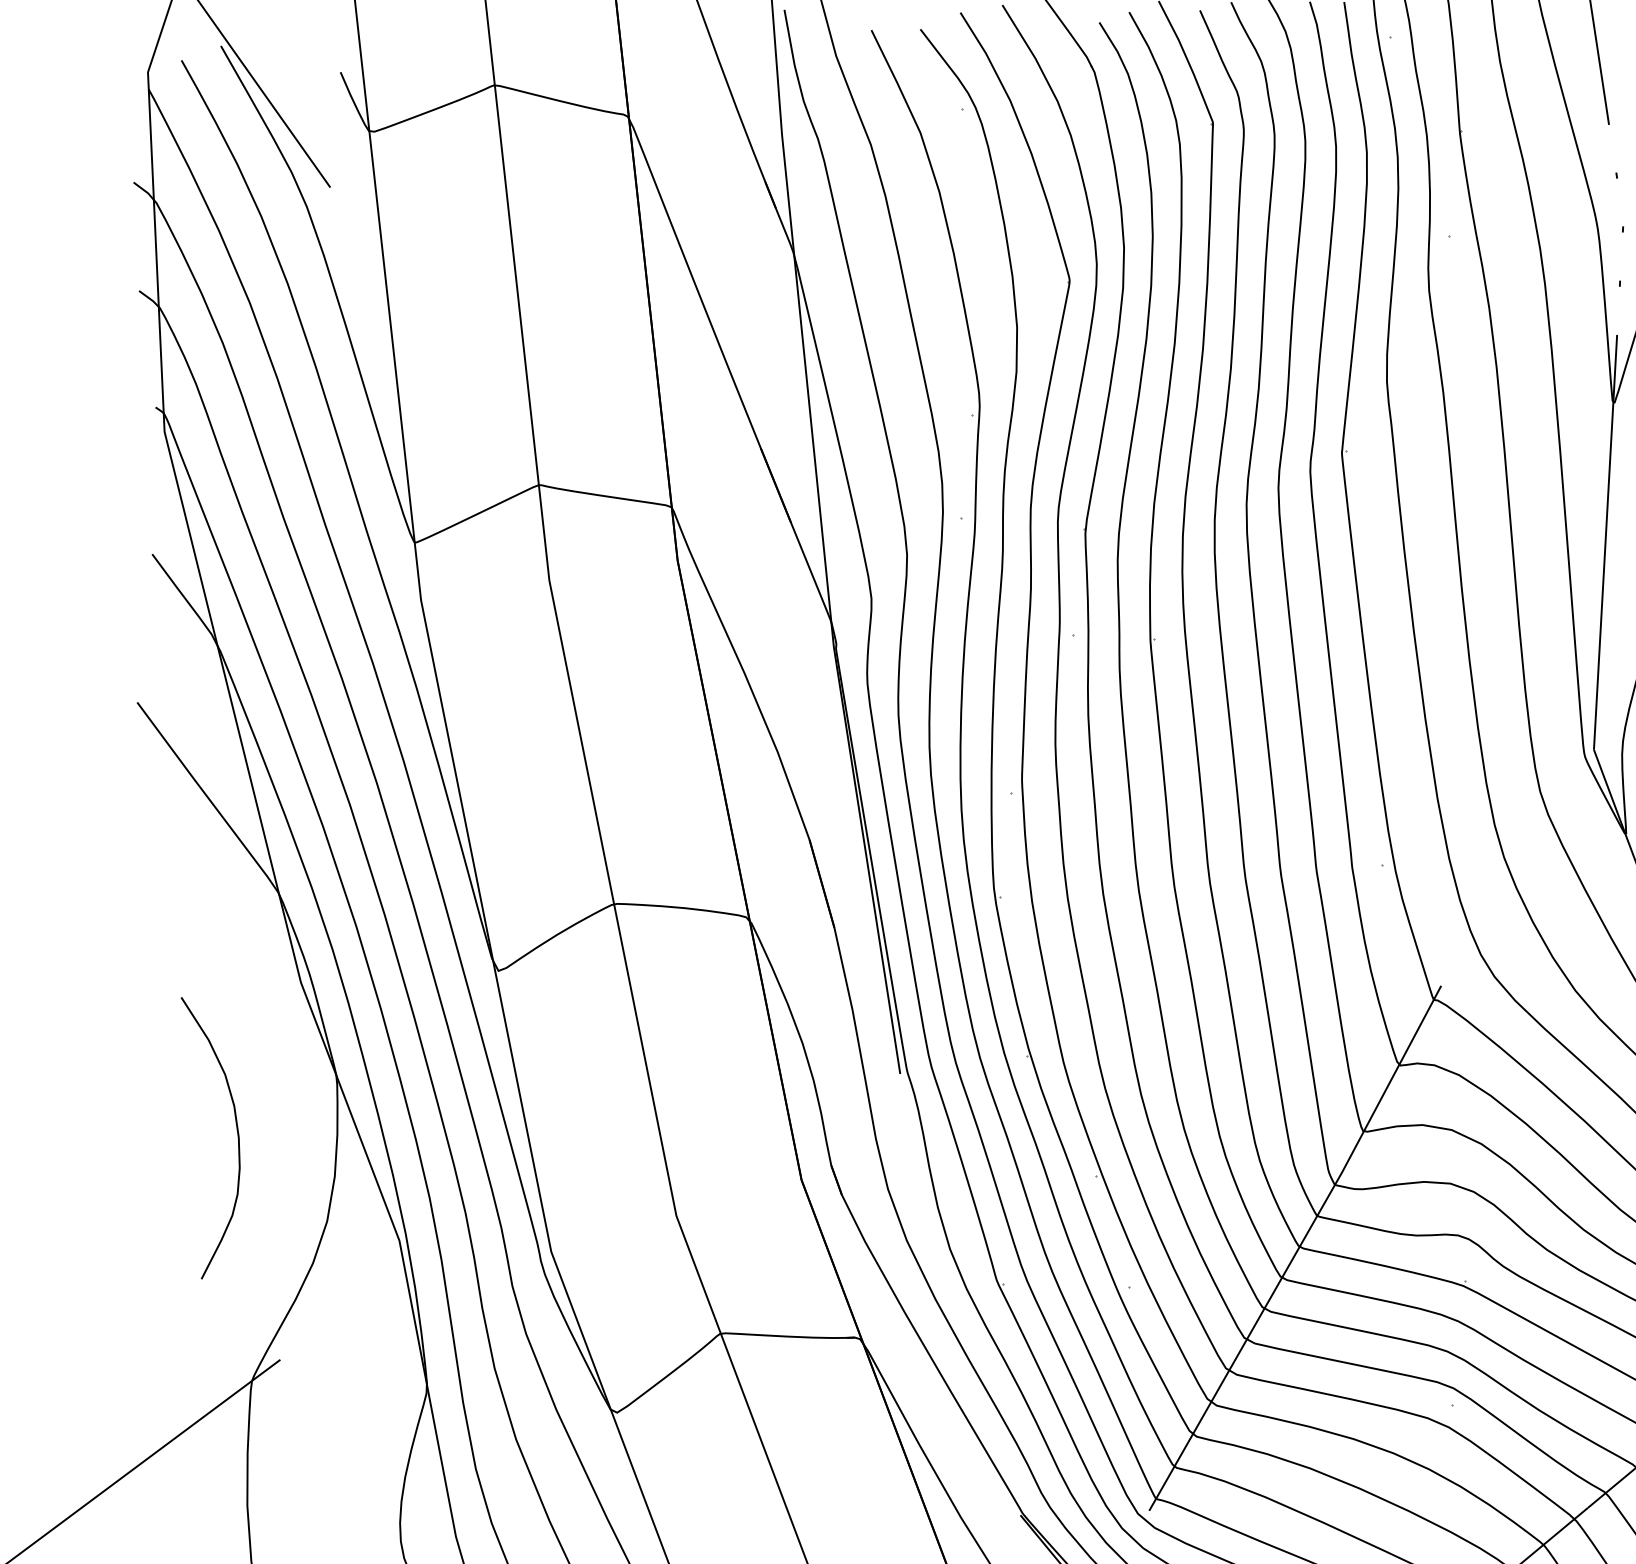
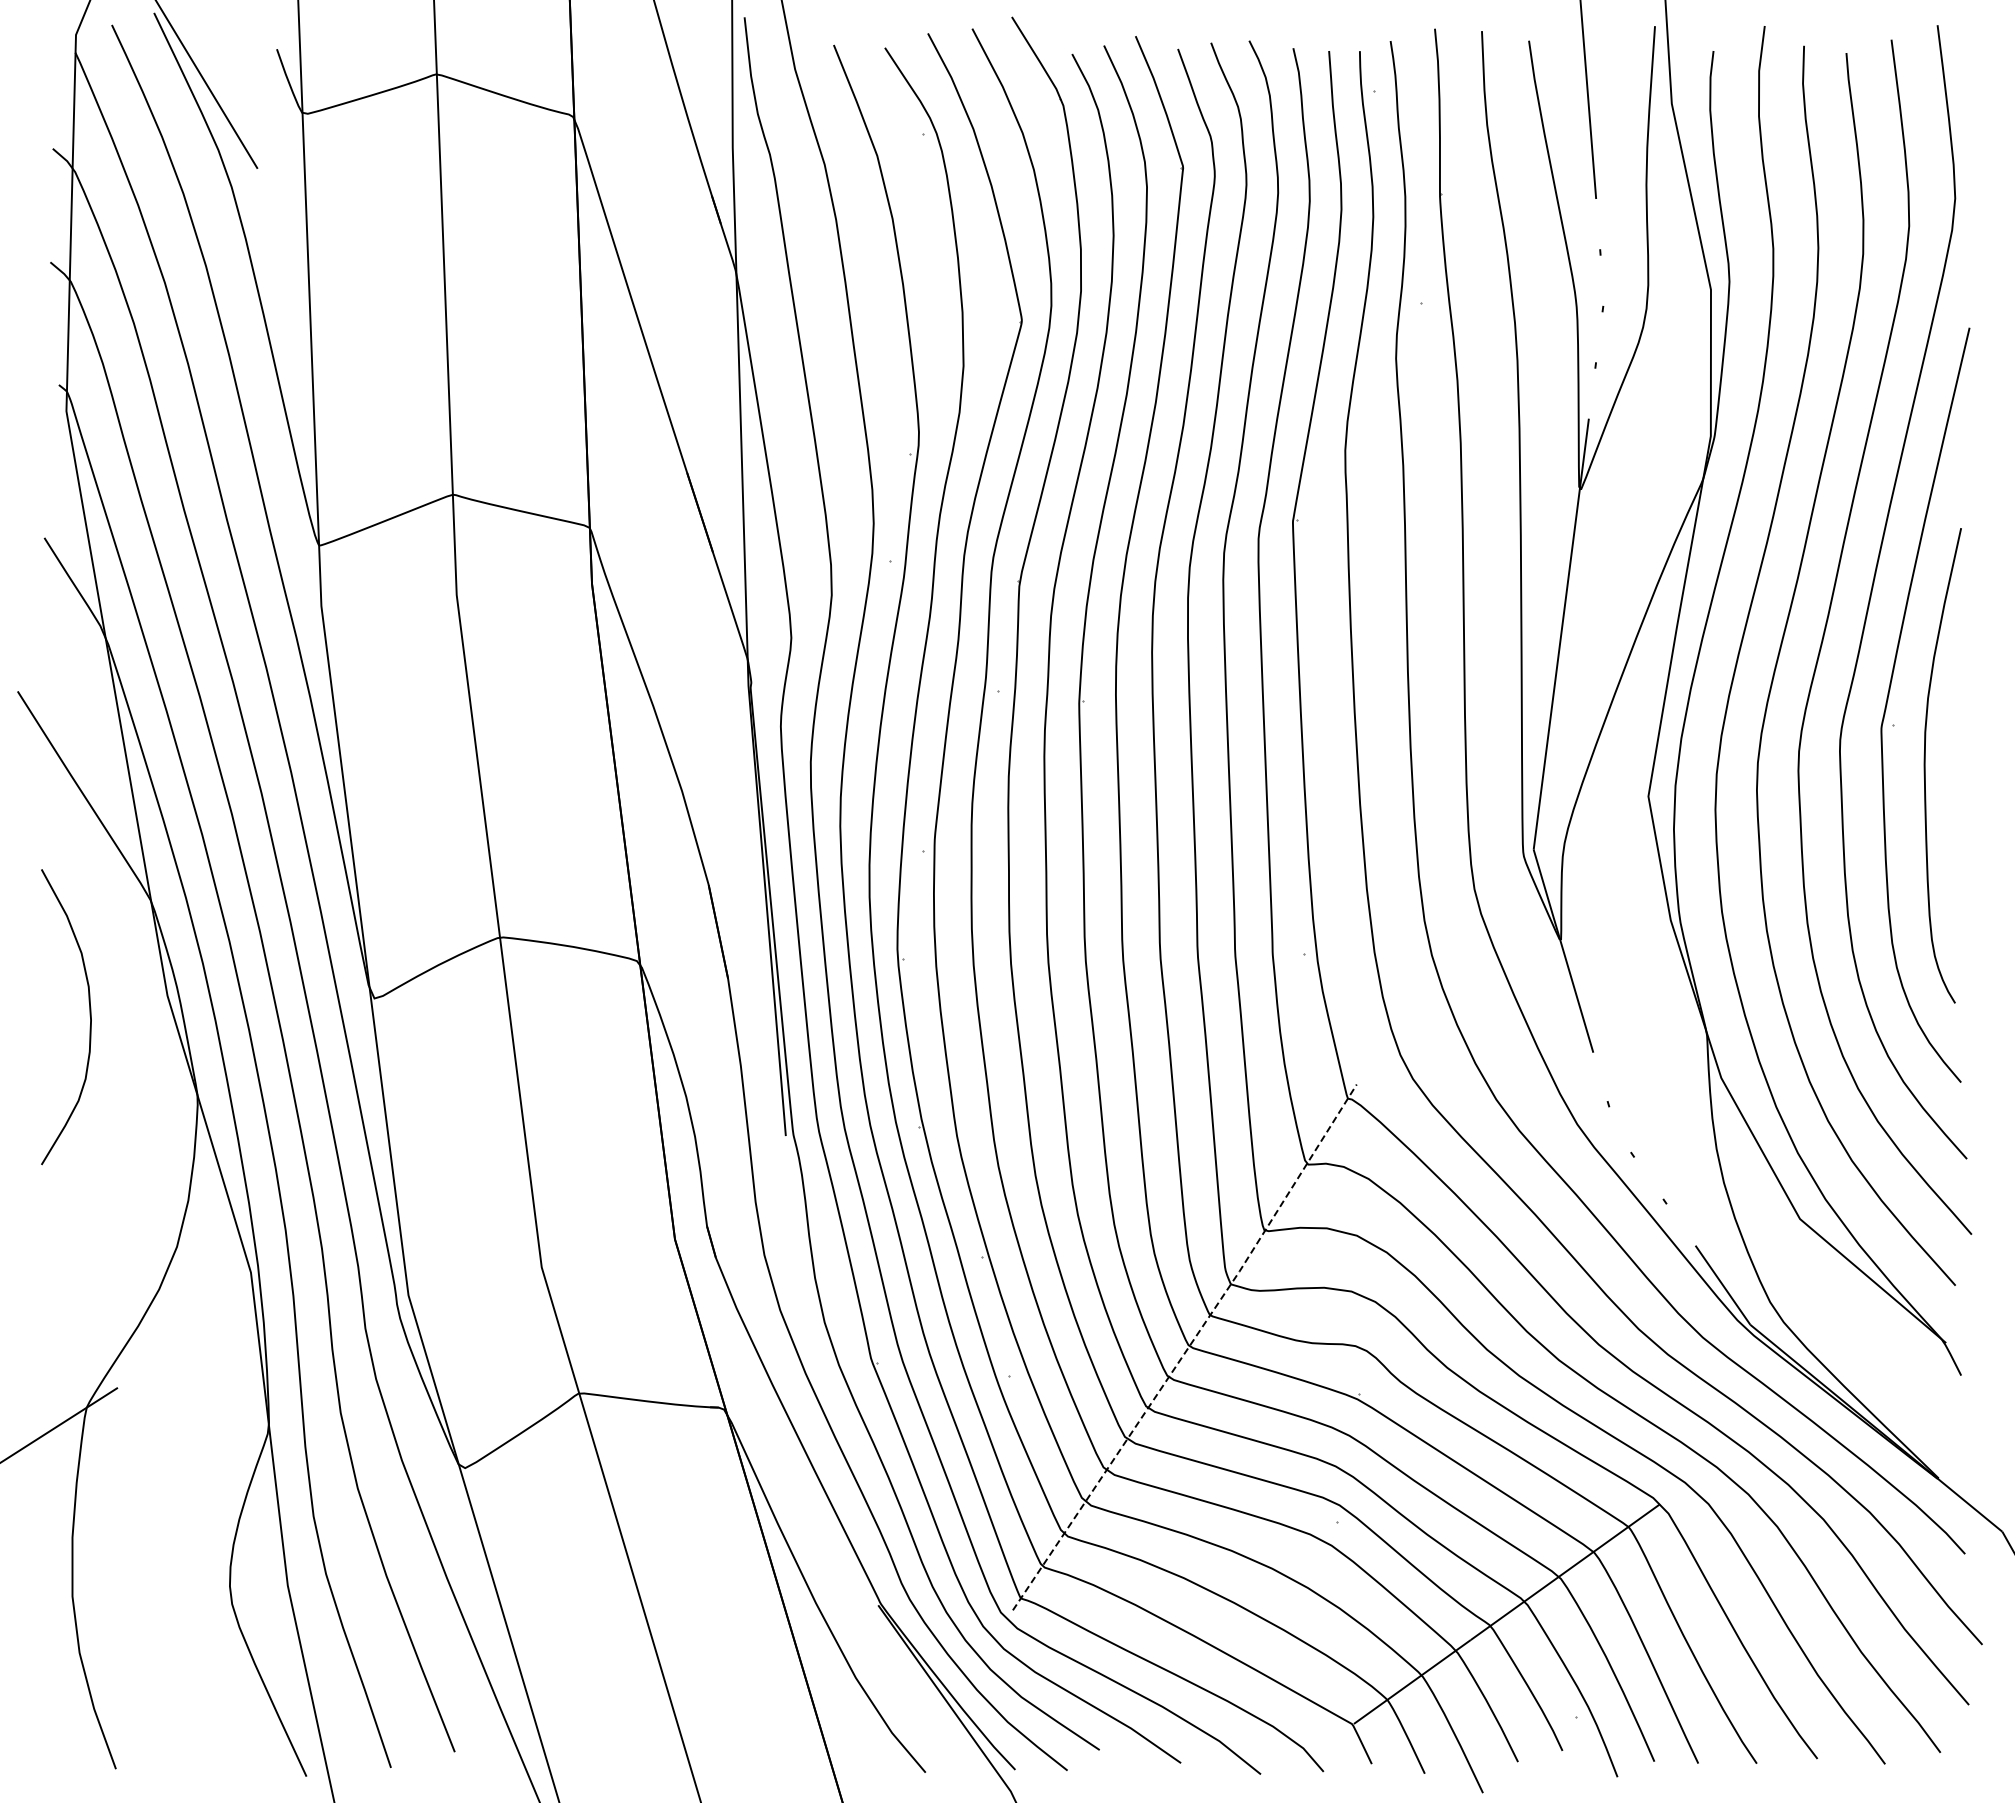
curve: (236, 1133) -> (89, 1015), moved
line: (1297, 1249) -> (1187, 1348), solid -> dashed

